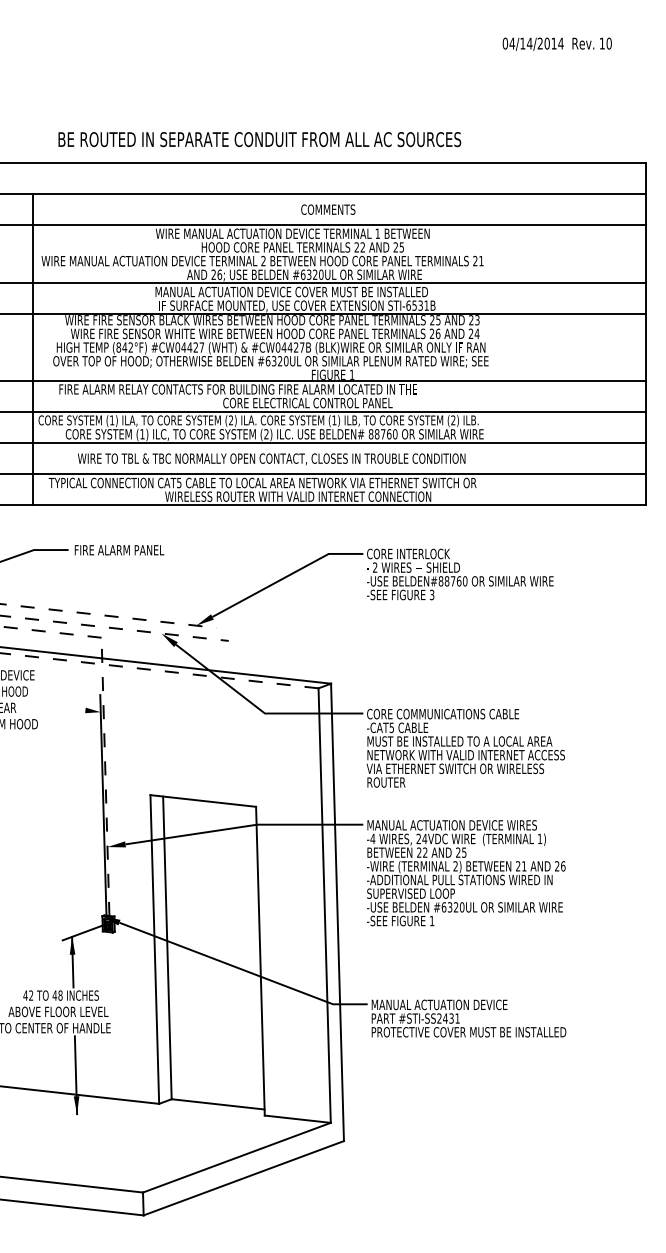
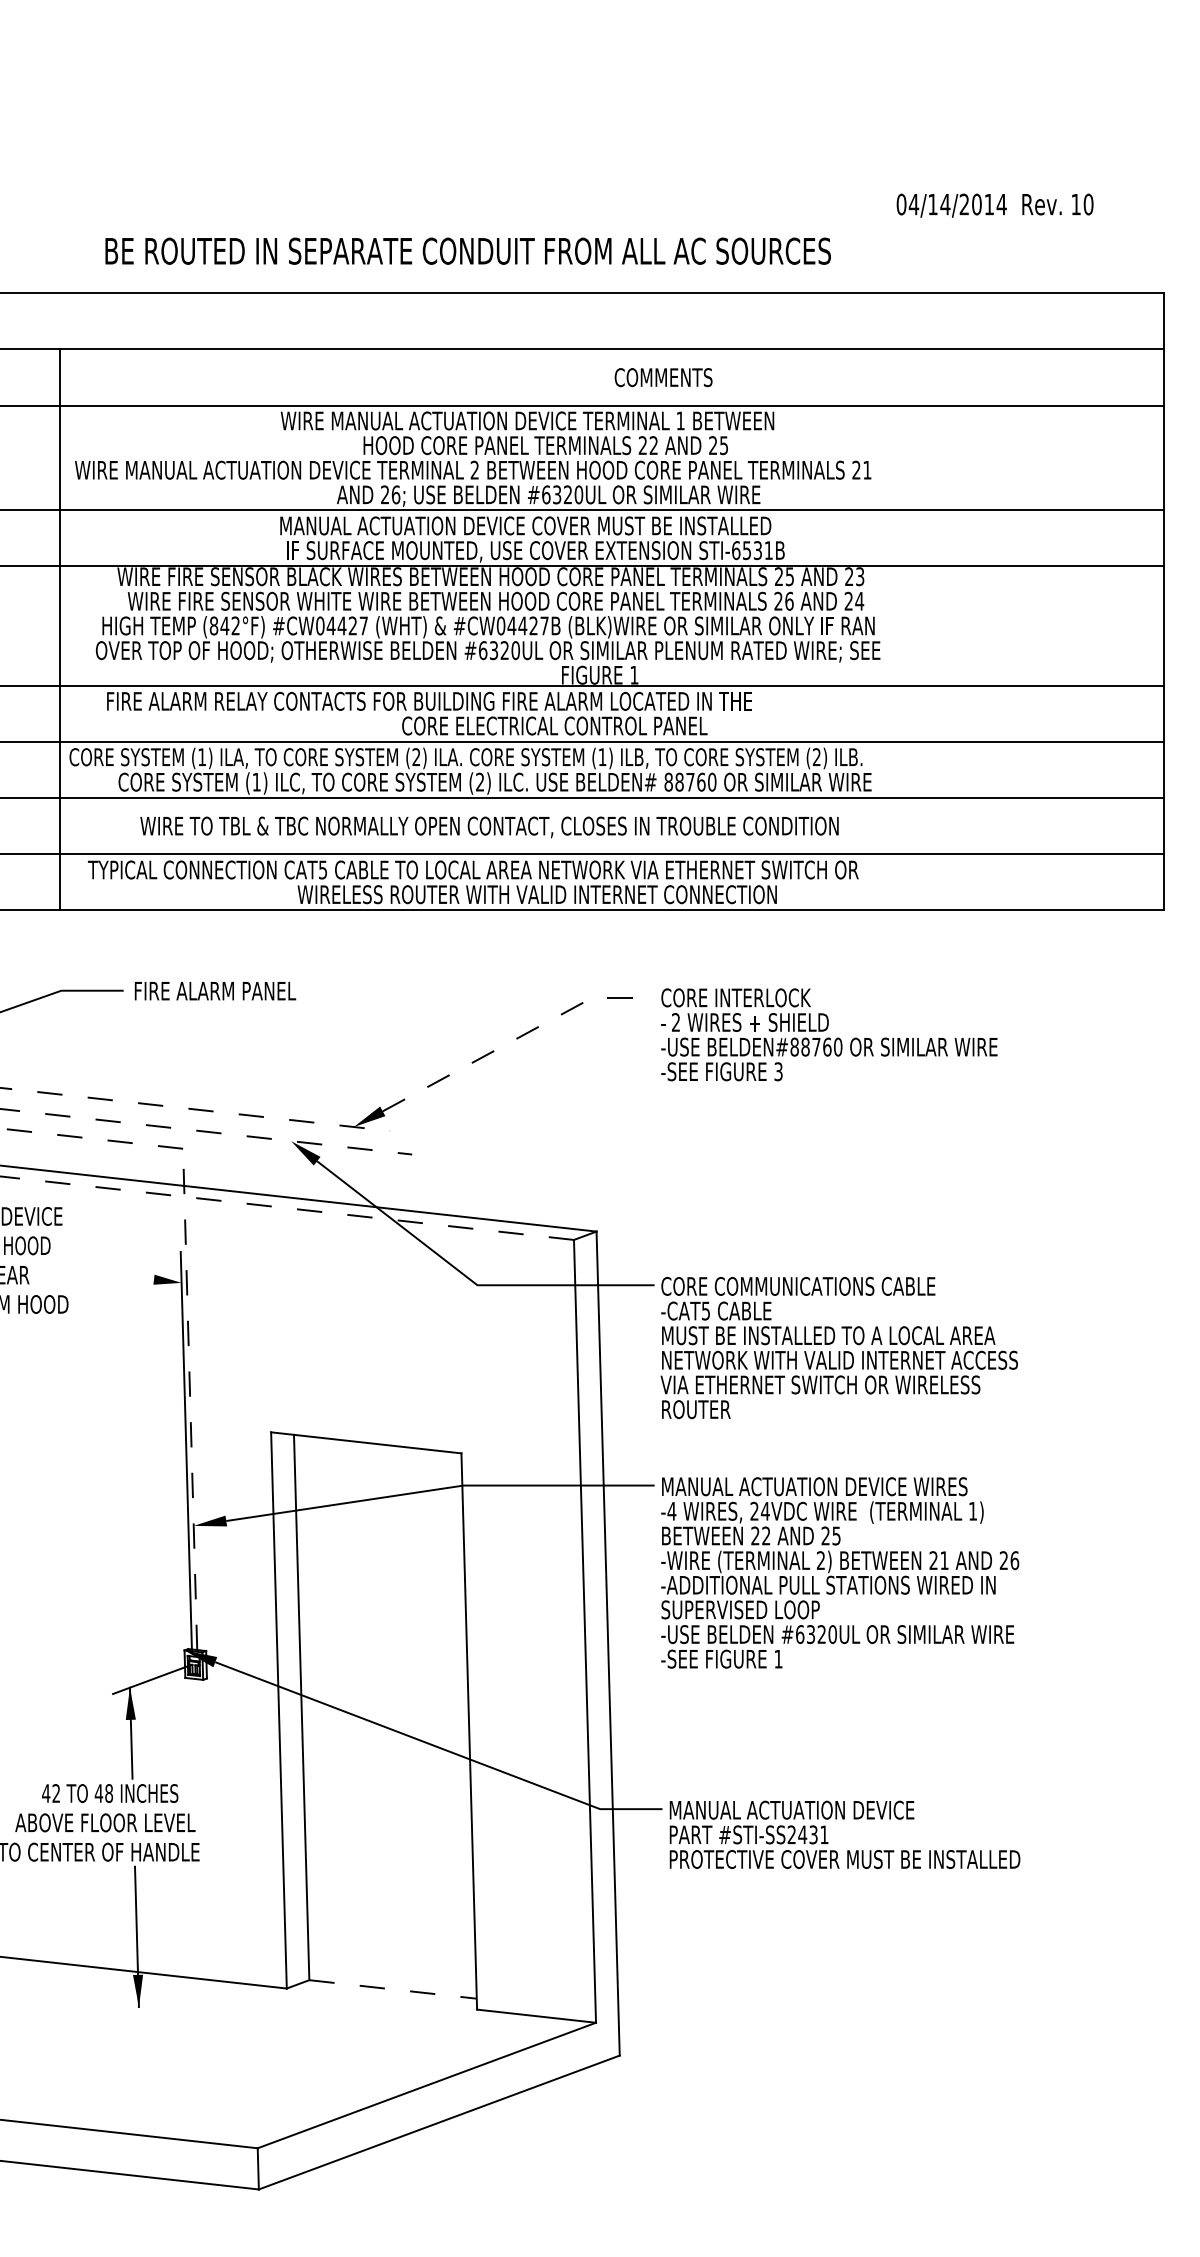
text: (556, 43) -> (993, 204), moved
text: (328, 209) -> (663, 377), moved
line: (286, 576) -> (516, 1038), solid -> dashed
line: (218, 1104) -> (393, 1989), solid -> dashed

